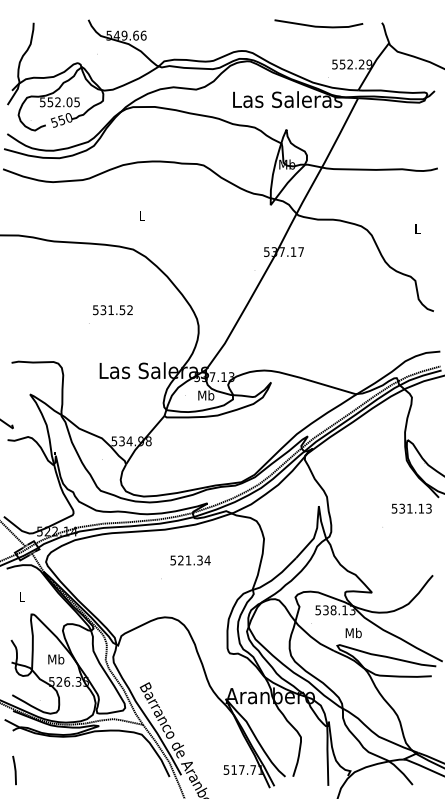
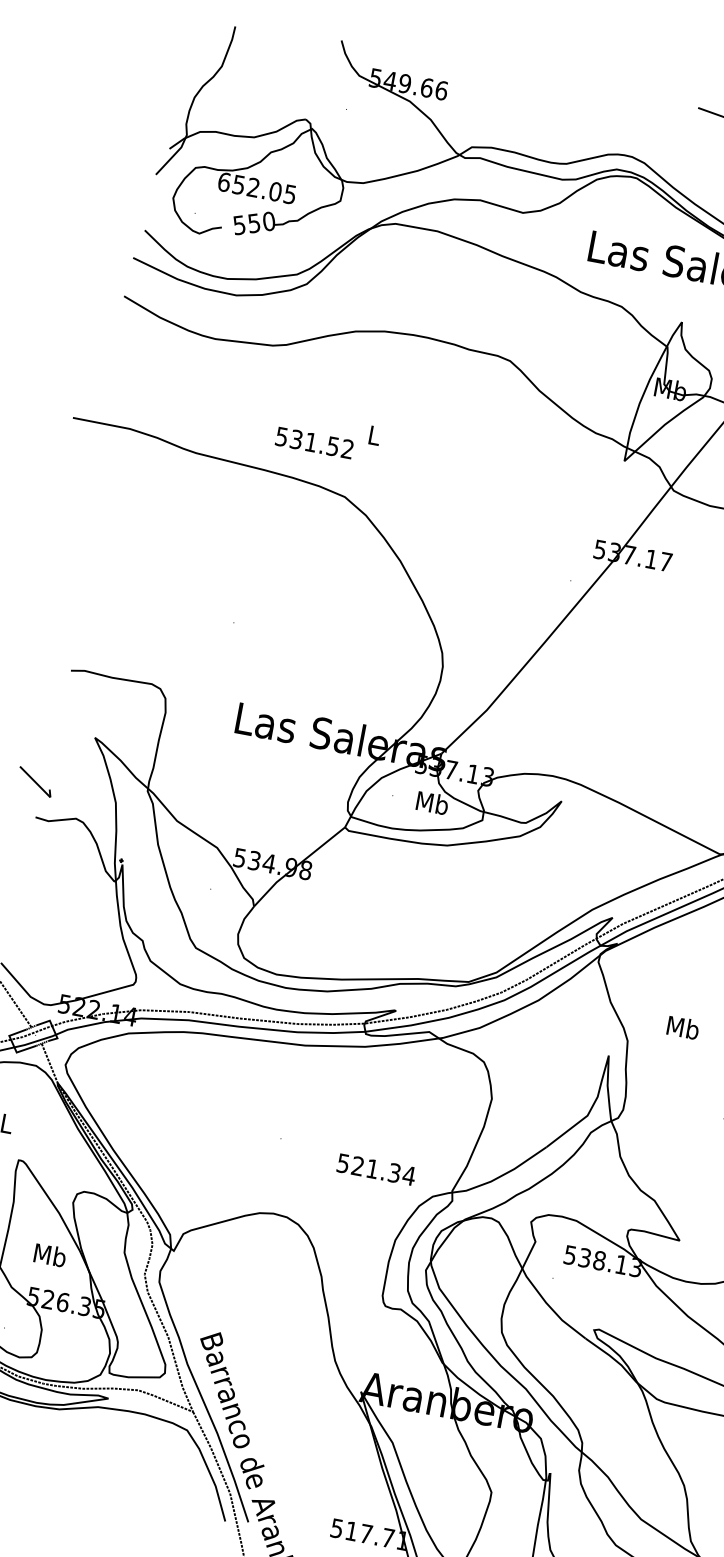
text: (42, 102) -> (223, 182), 552.05 -> 652.05
text: (112, 310) -> (313, 443), moved
text: (190, 560) -> (376, 1169), moved
text: (353, 633) -> (682, 1028), moved

